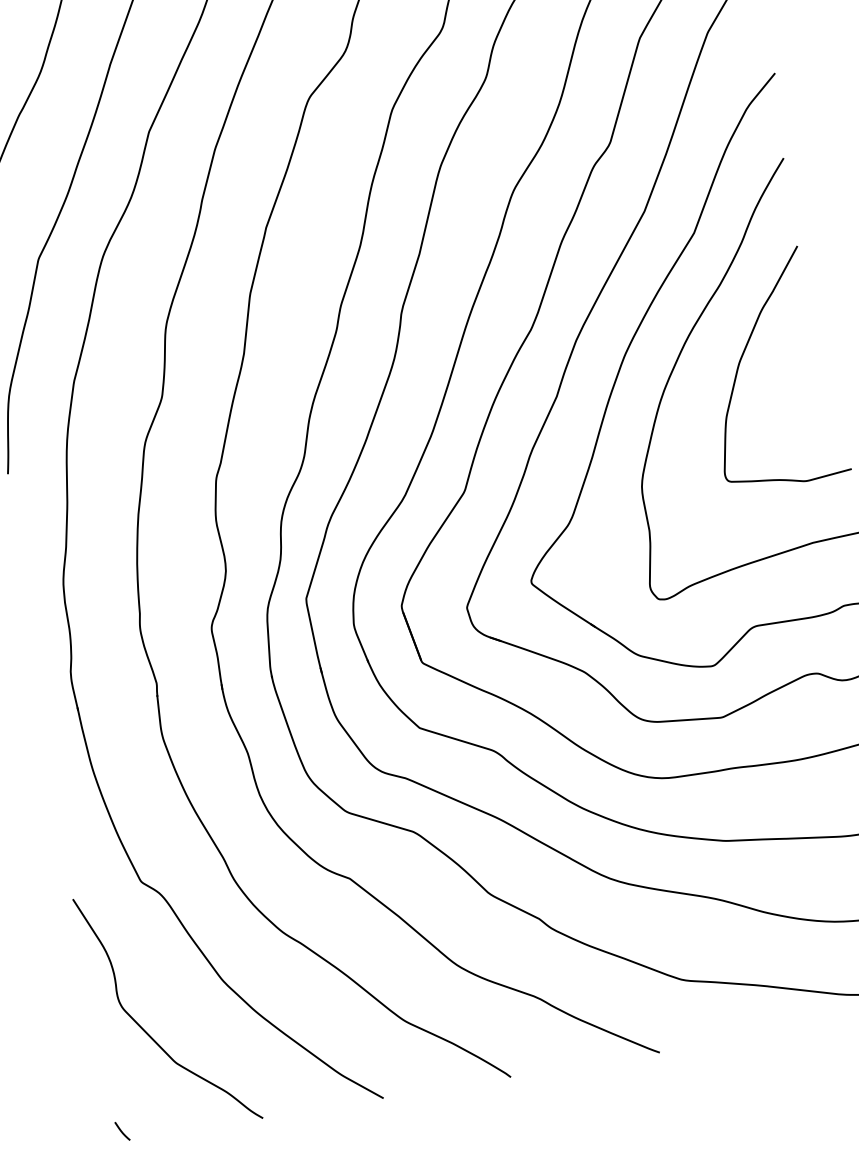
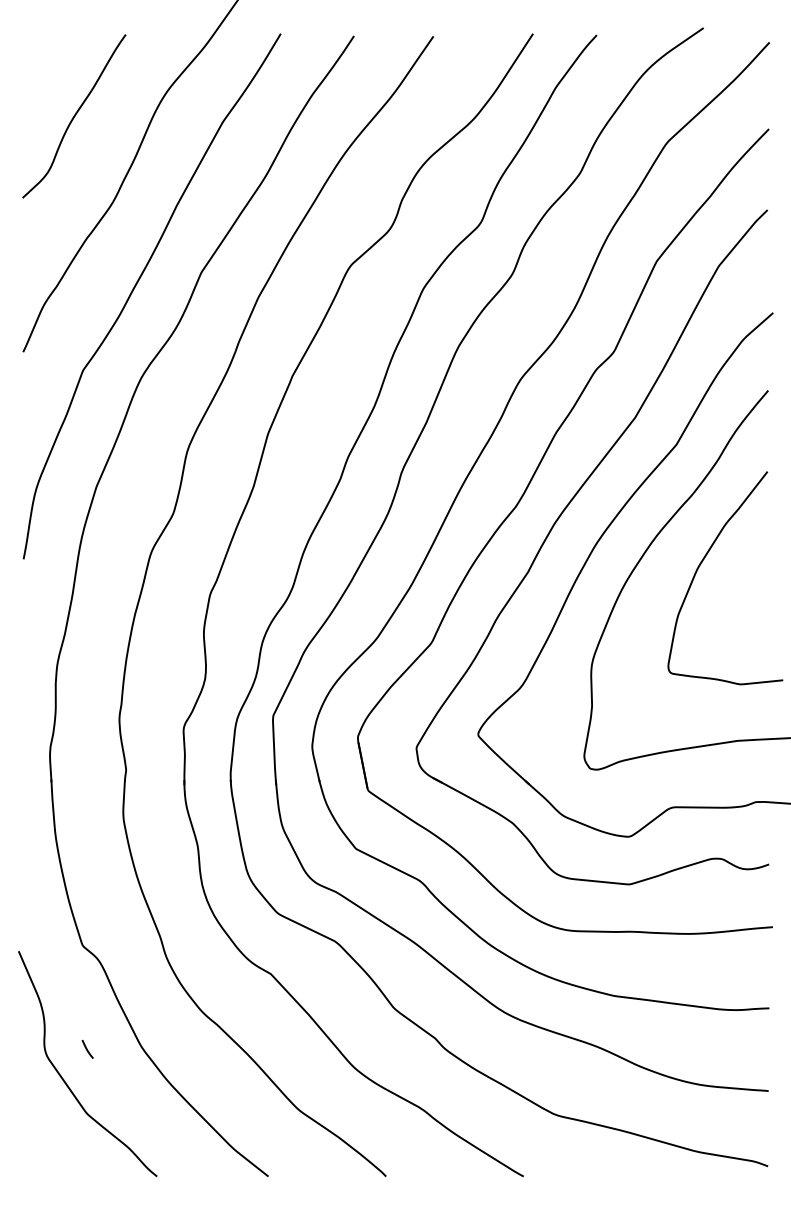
line: (122, 1131) -> (87, 1049), moved

